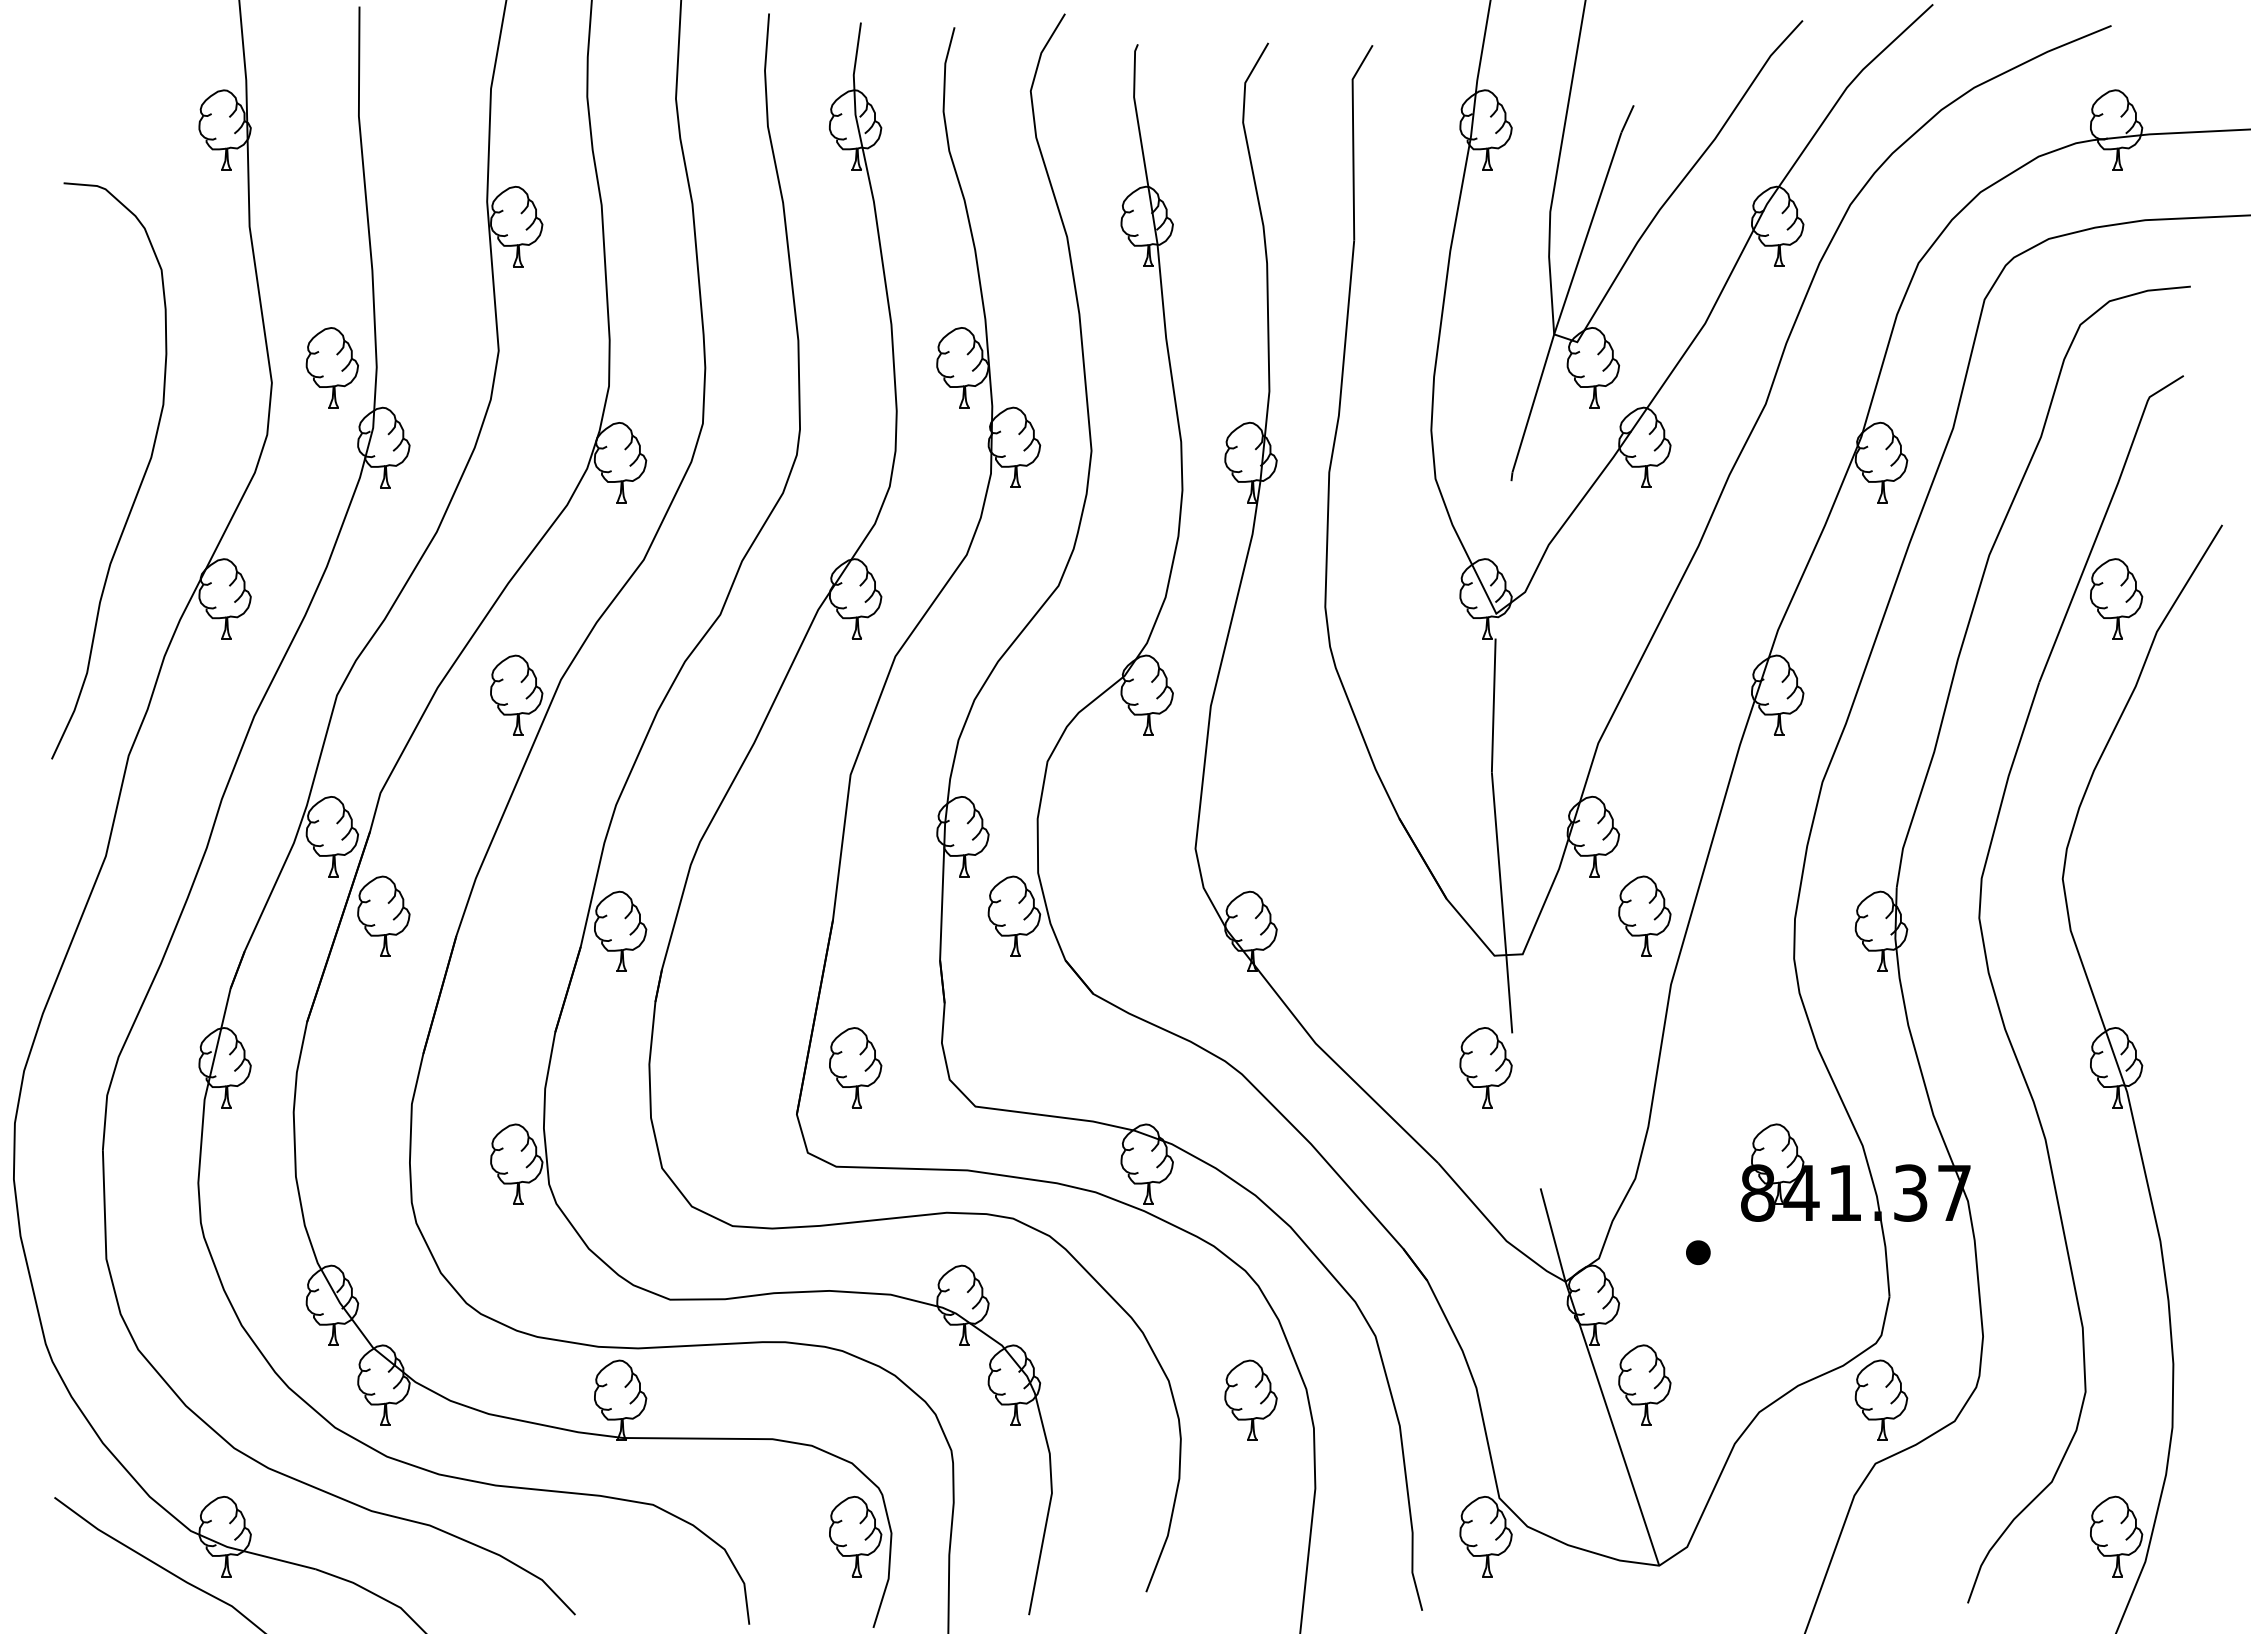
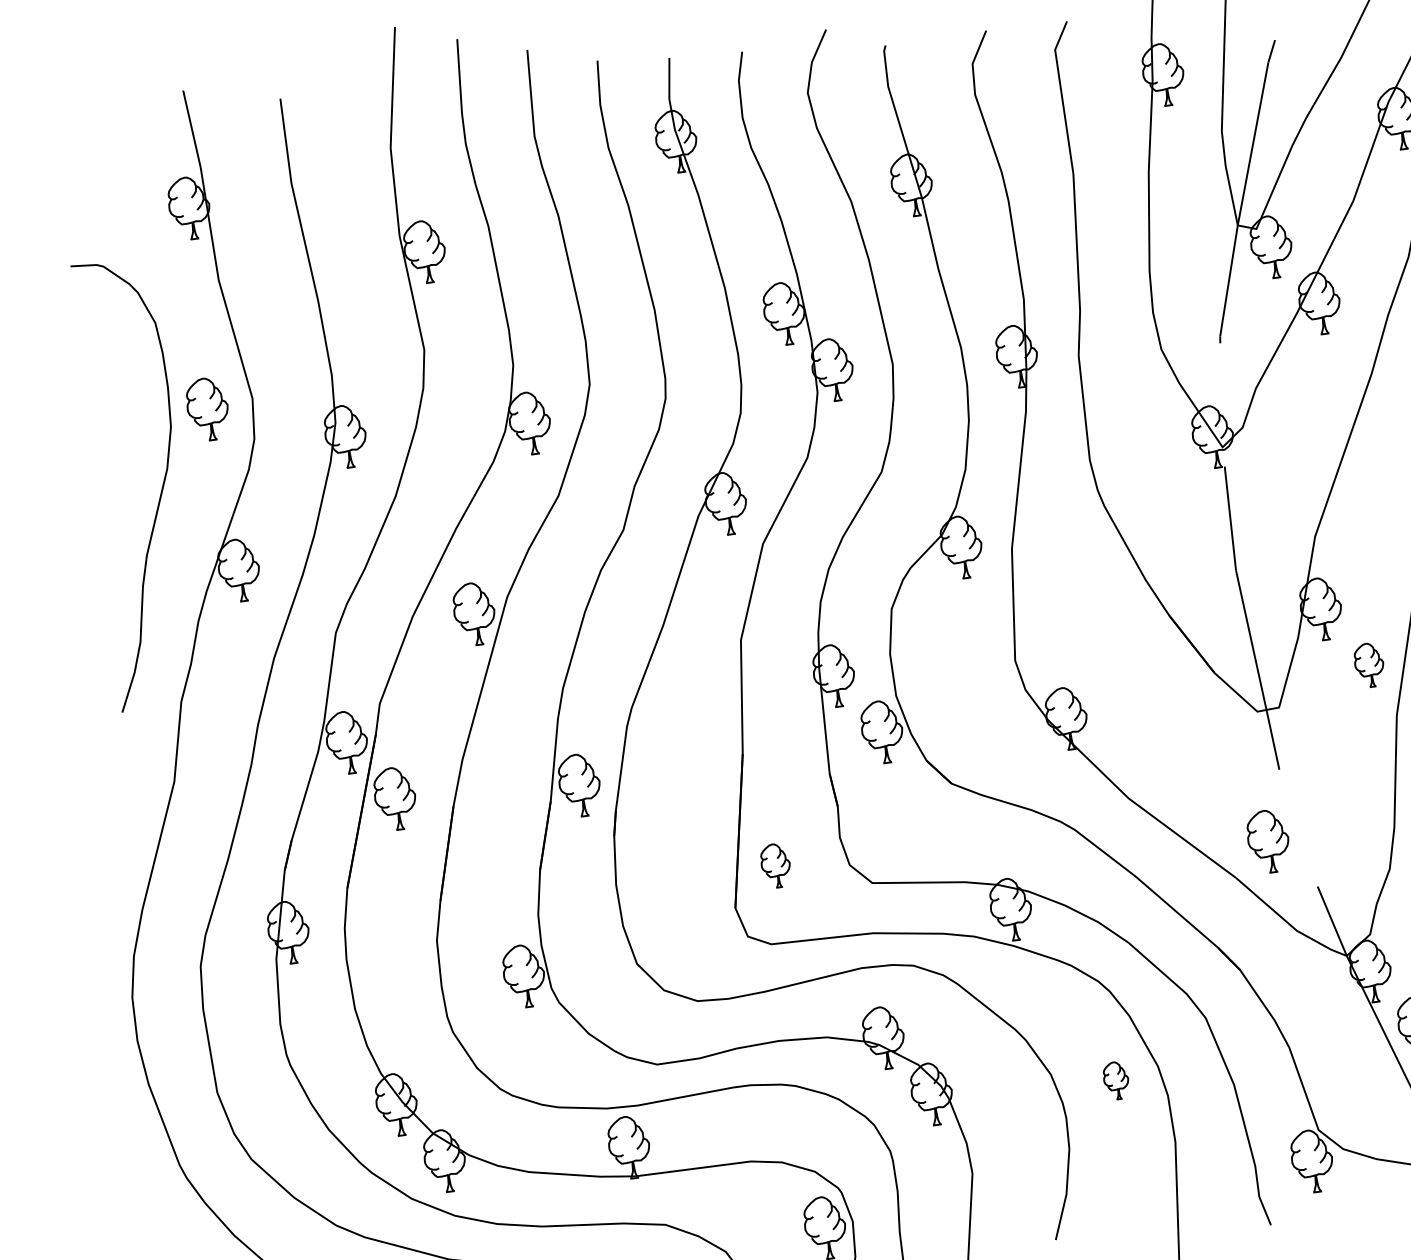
part: (331, 367) -> (207, 409), moved
part: (1644, 915) -> (1369, 664), size x0.7
part: (855, 1067) -> (775, 865), size x0.7
part: (1485, 1067) -> (1268, 841), moved
part: (1250, 1399) -> (1115, 1080), size x0.6

